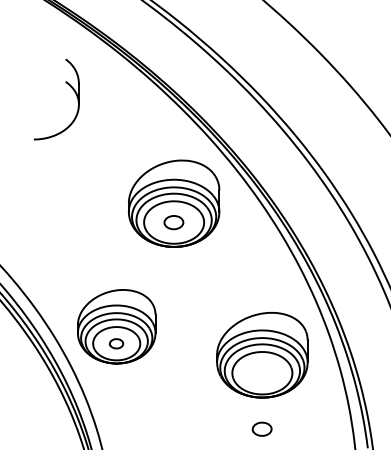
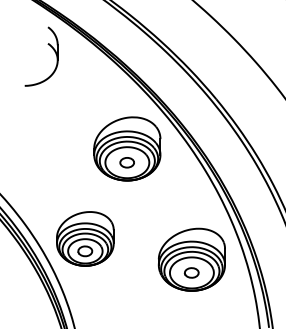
part: (69, 86) -> (50, 47), moved
part: (116, 343) -> (85, 251), size x1.43
part: (261, 428) -> (191, 272), moved

